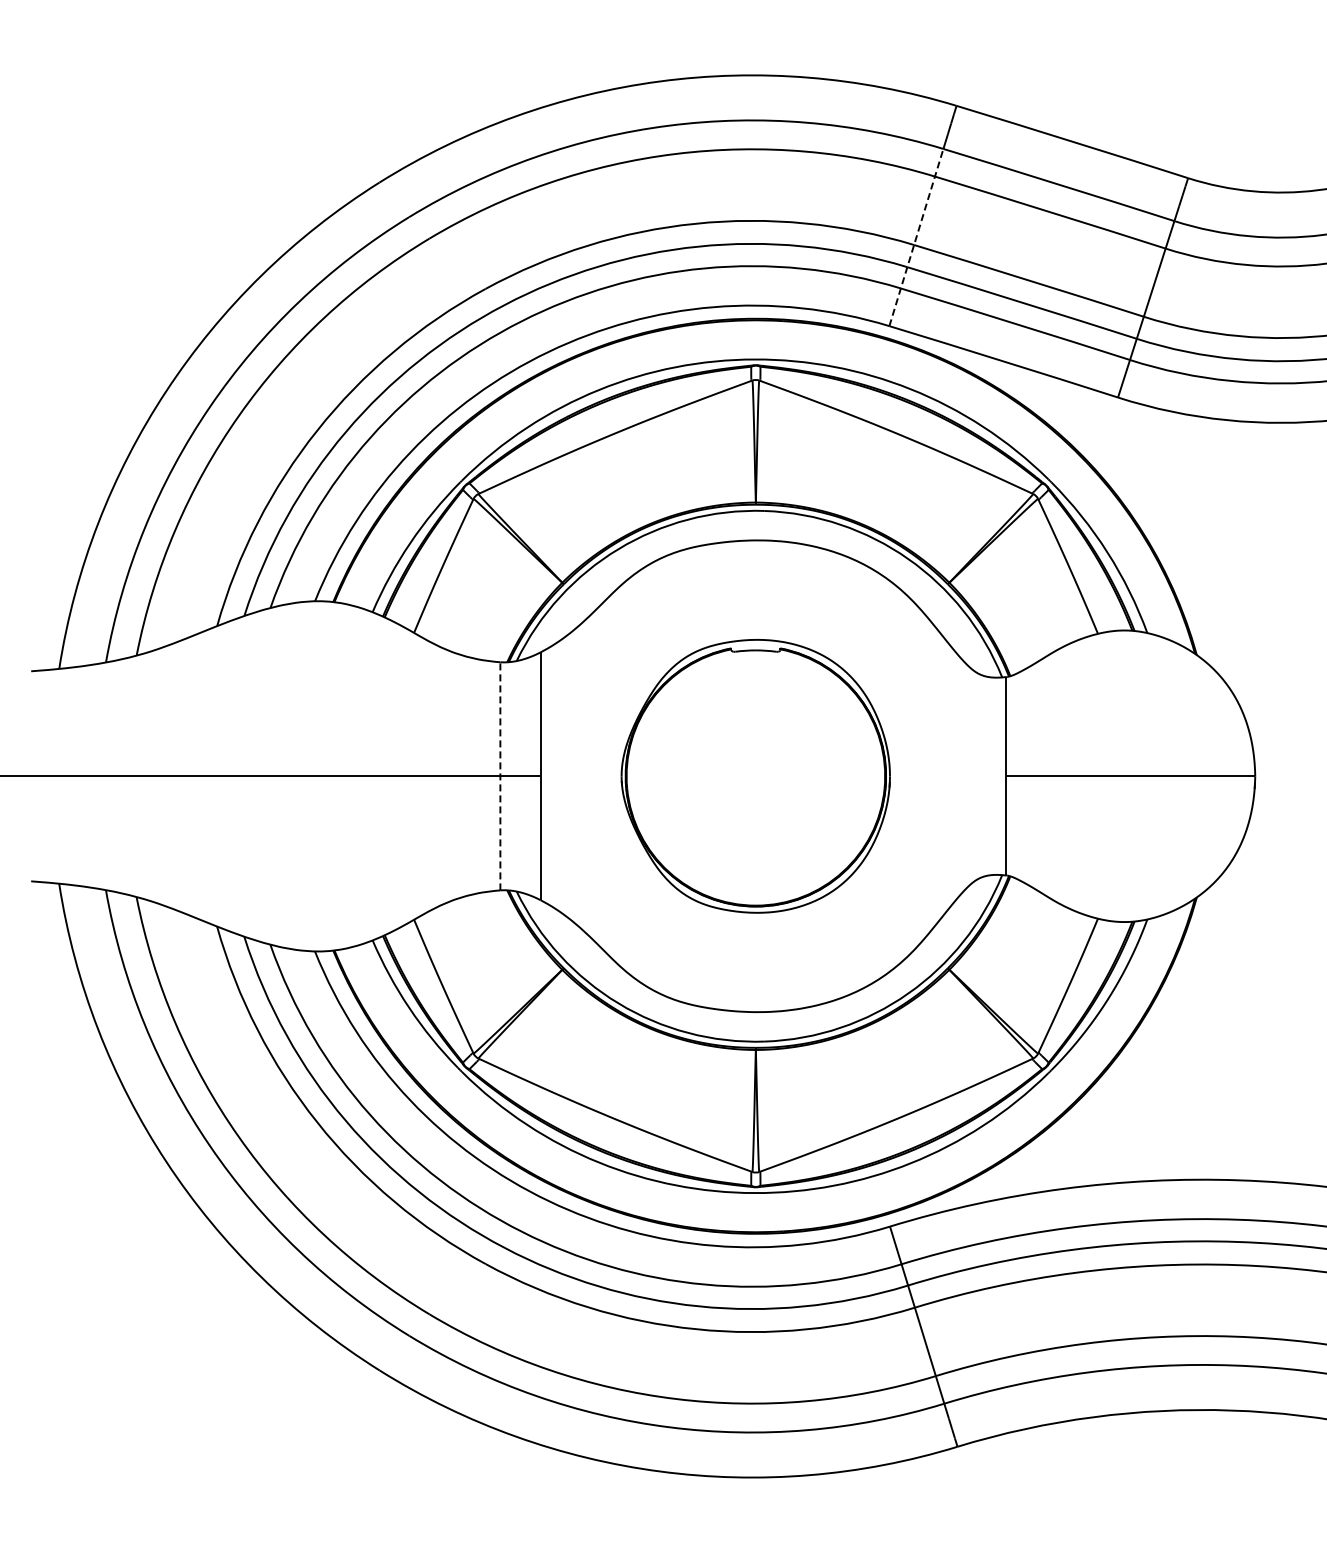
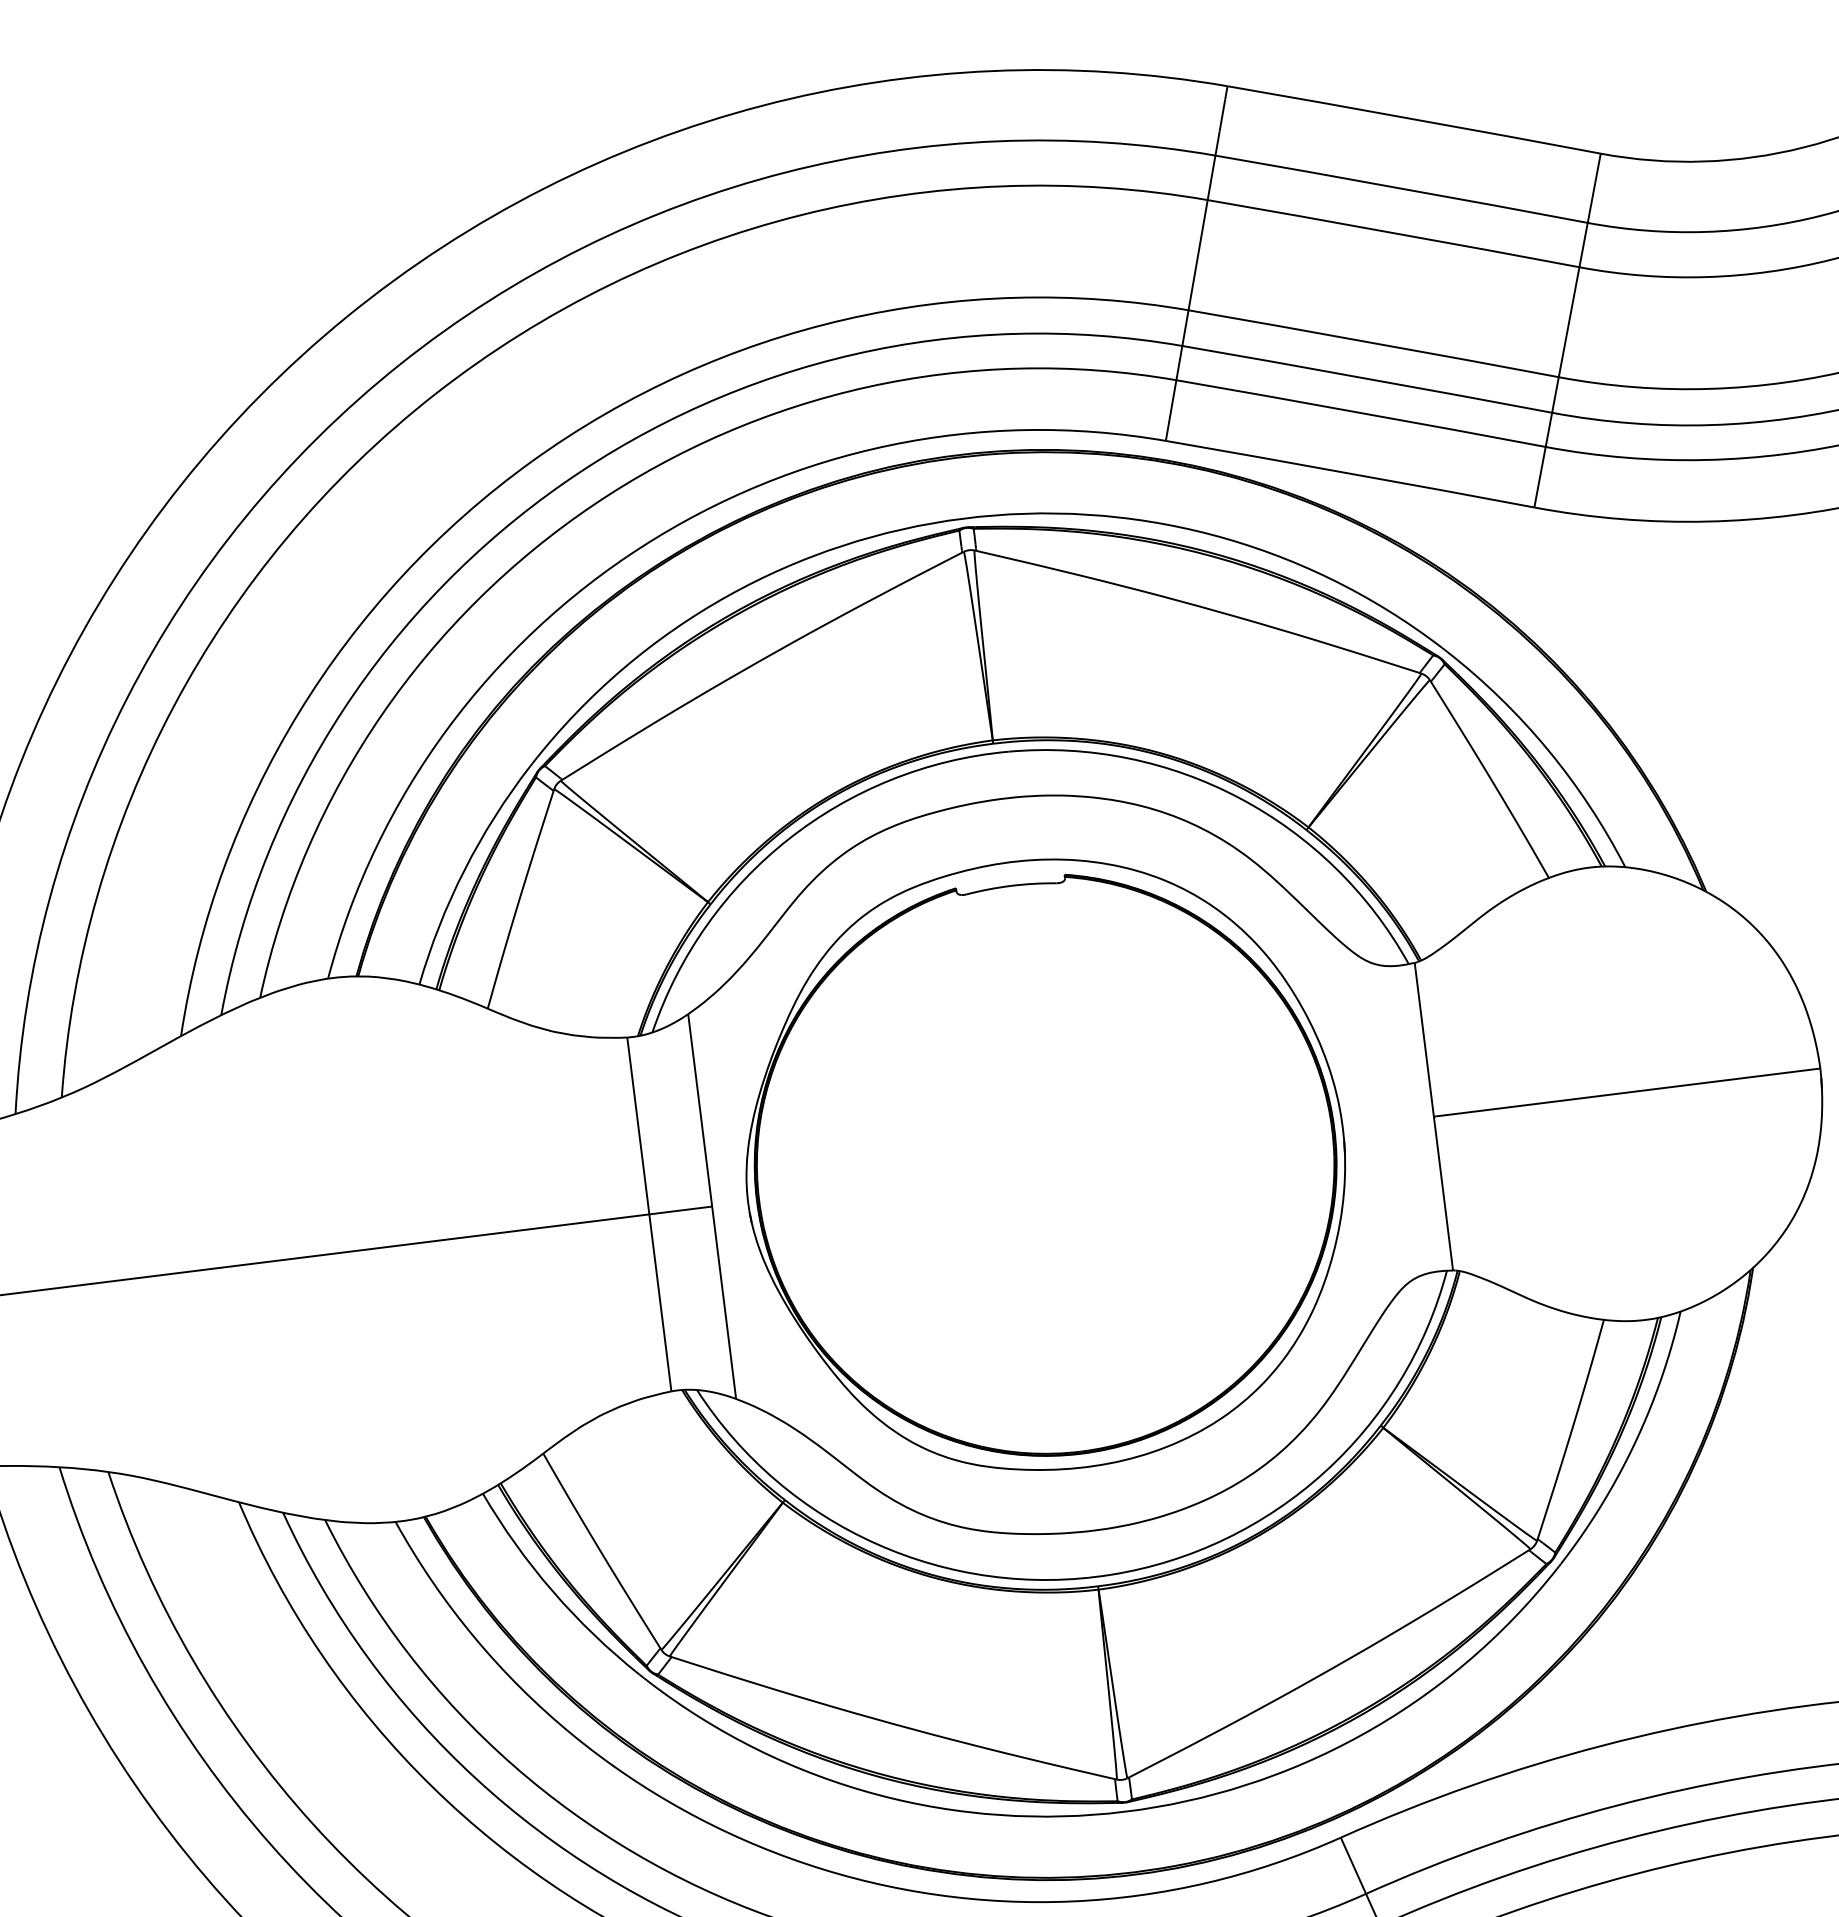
line: (916, 237) -> (1190, 298), dashed -> solid
line: (500, 775) -> (649, 1213), dashed -> solid
part: (755, 776) -> (1045, 1165), size x1.43

